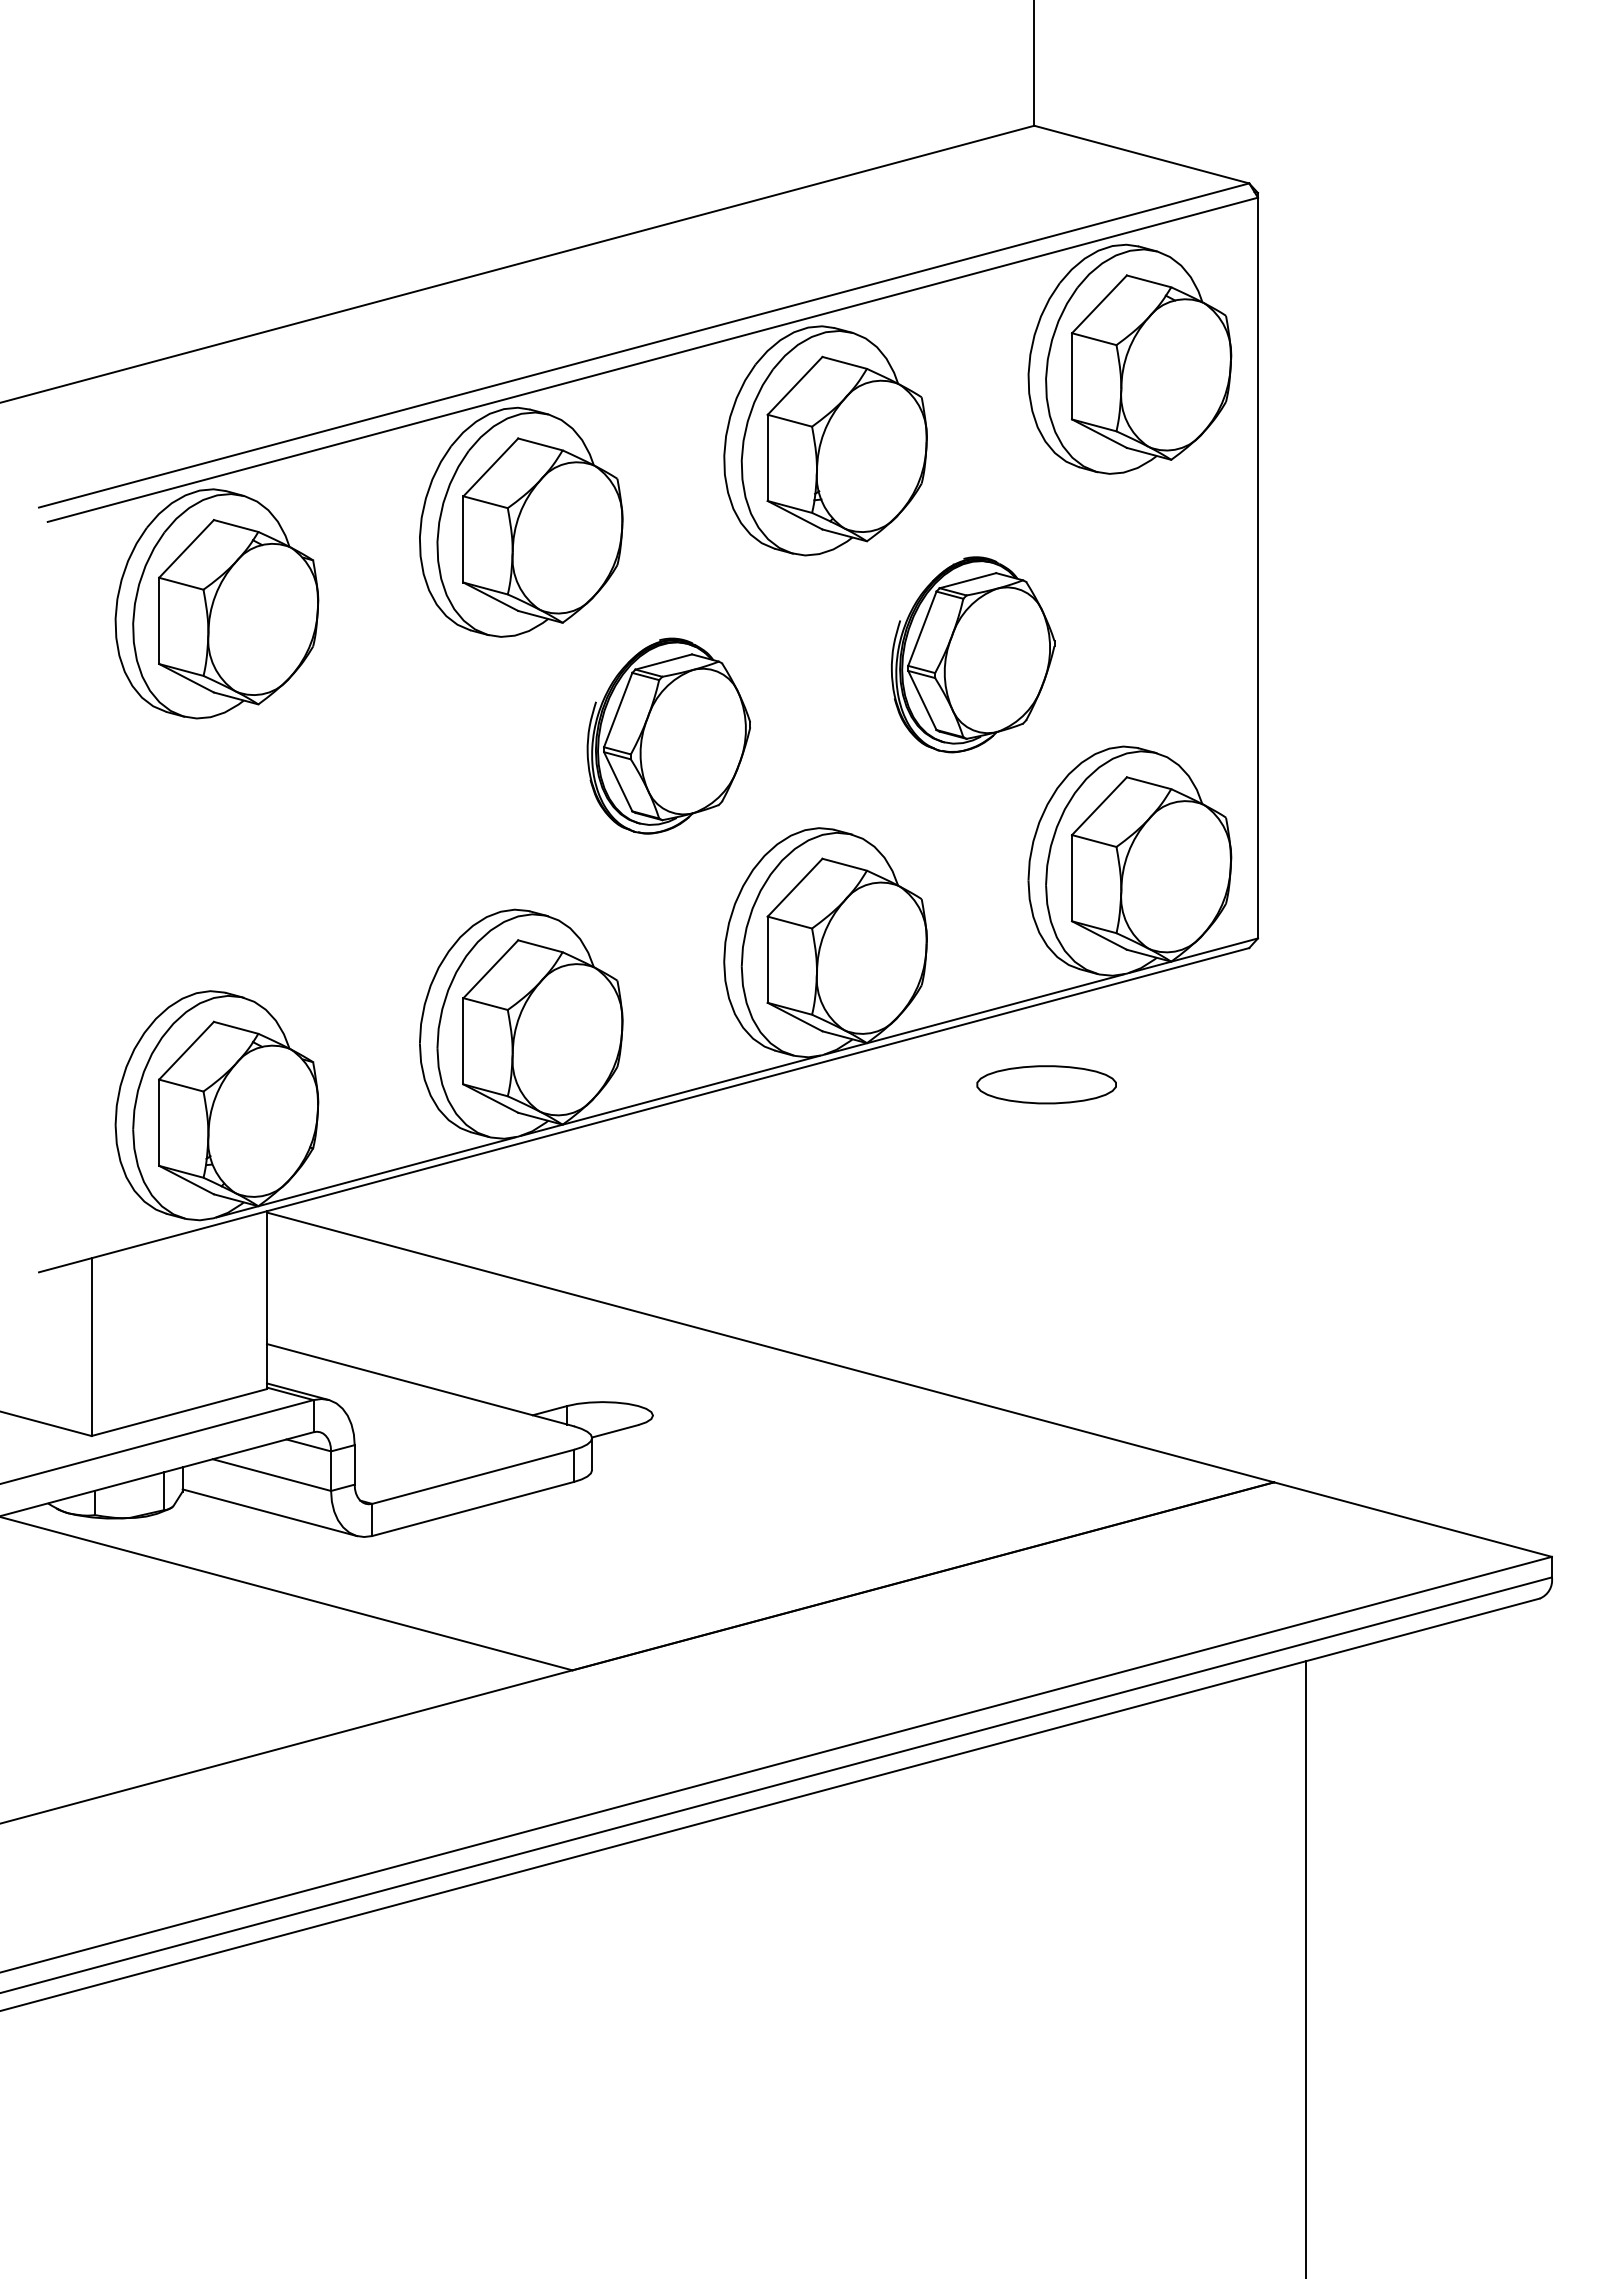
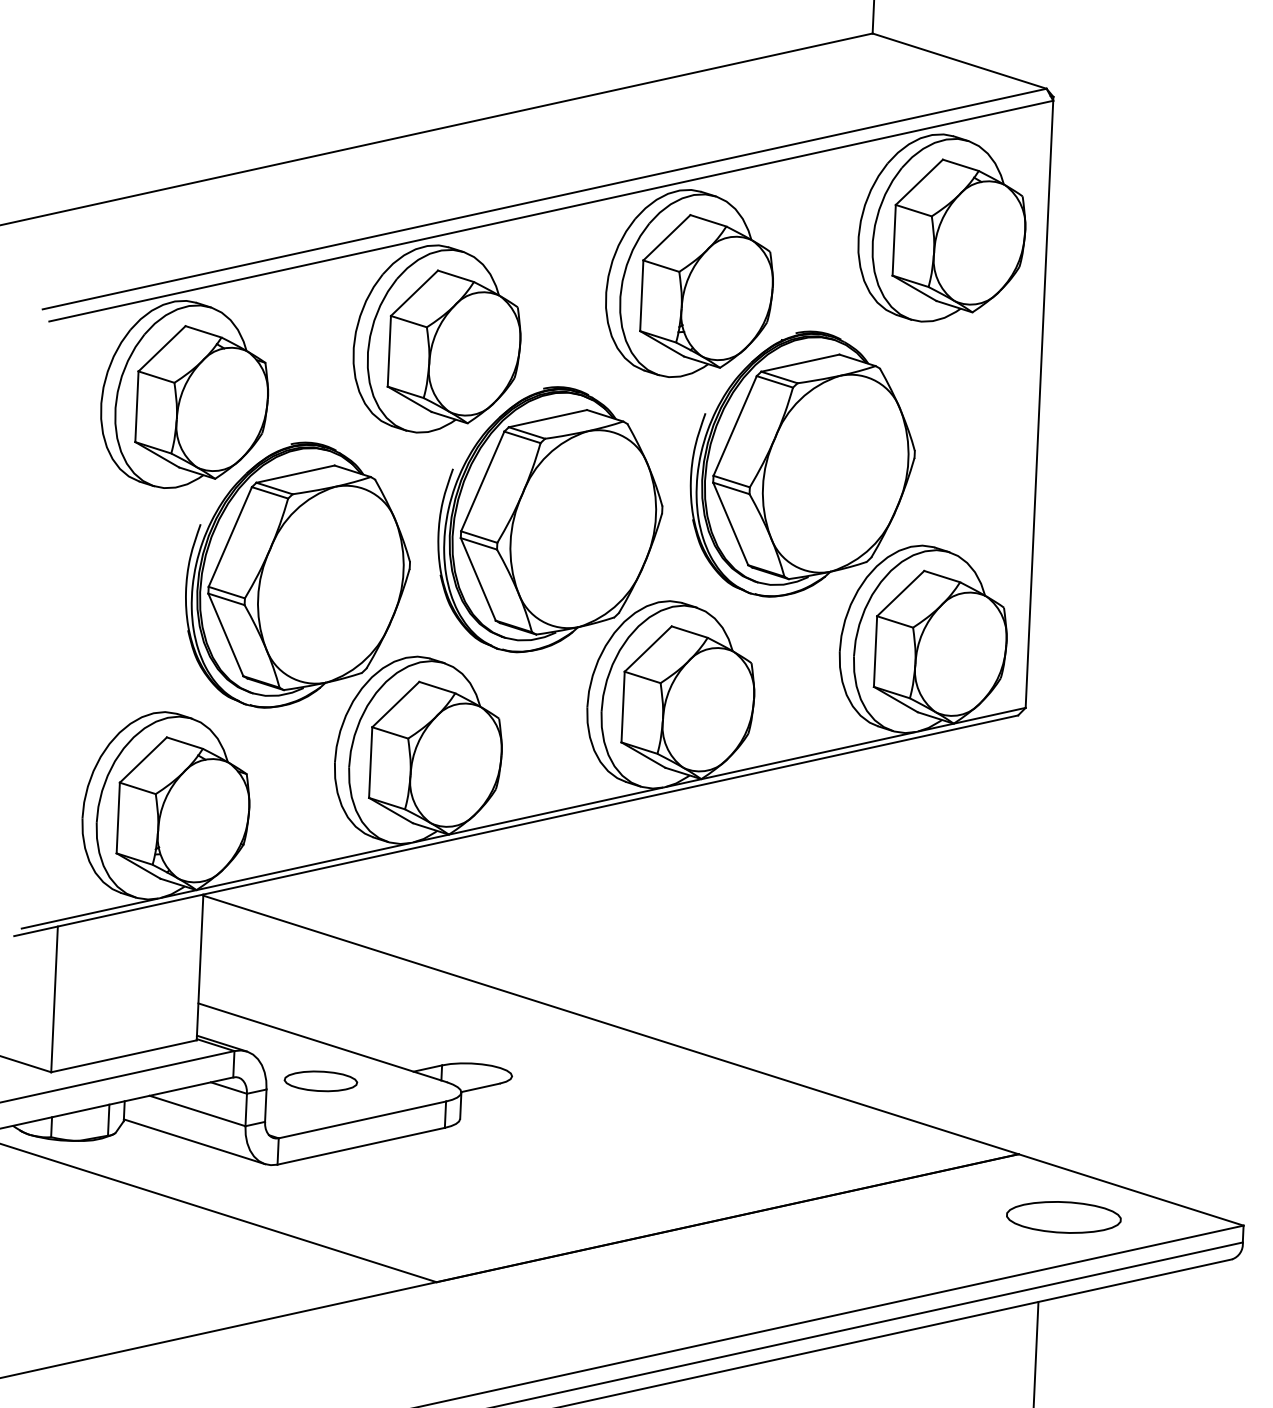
part: (972, 654) -> (802, 464), size x1.67
part: (668, 735) -> (550, 519), size x1.67
part: (364, 817) -> (297, 575), added
part: (1046, 1084) -> (1063, 1217), moved
line: (129, 1240) -> (89, 913), added
part: (420, 1431) -> (320, 1080), added

